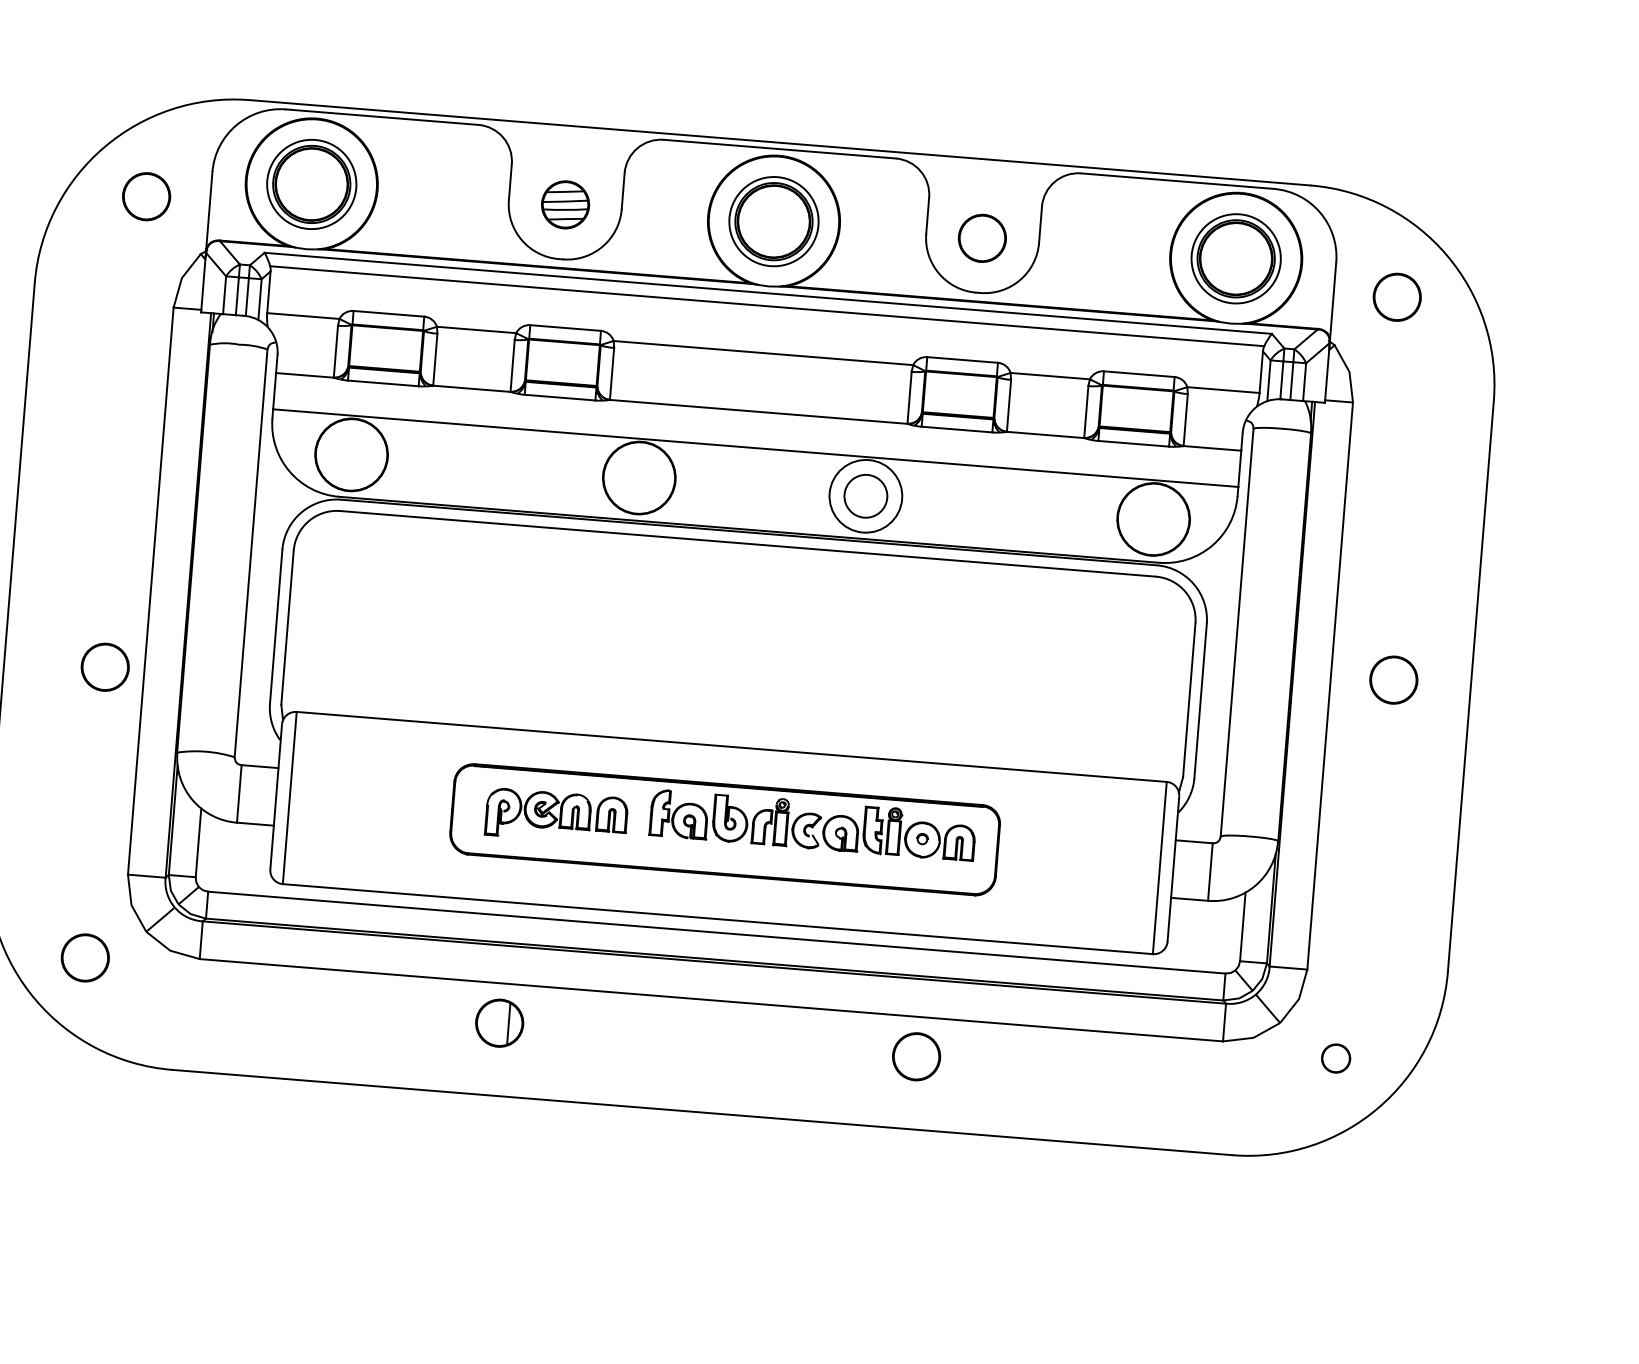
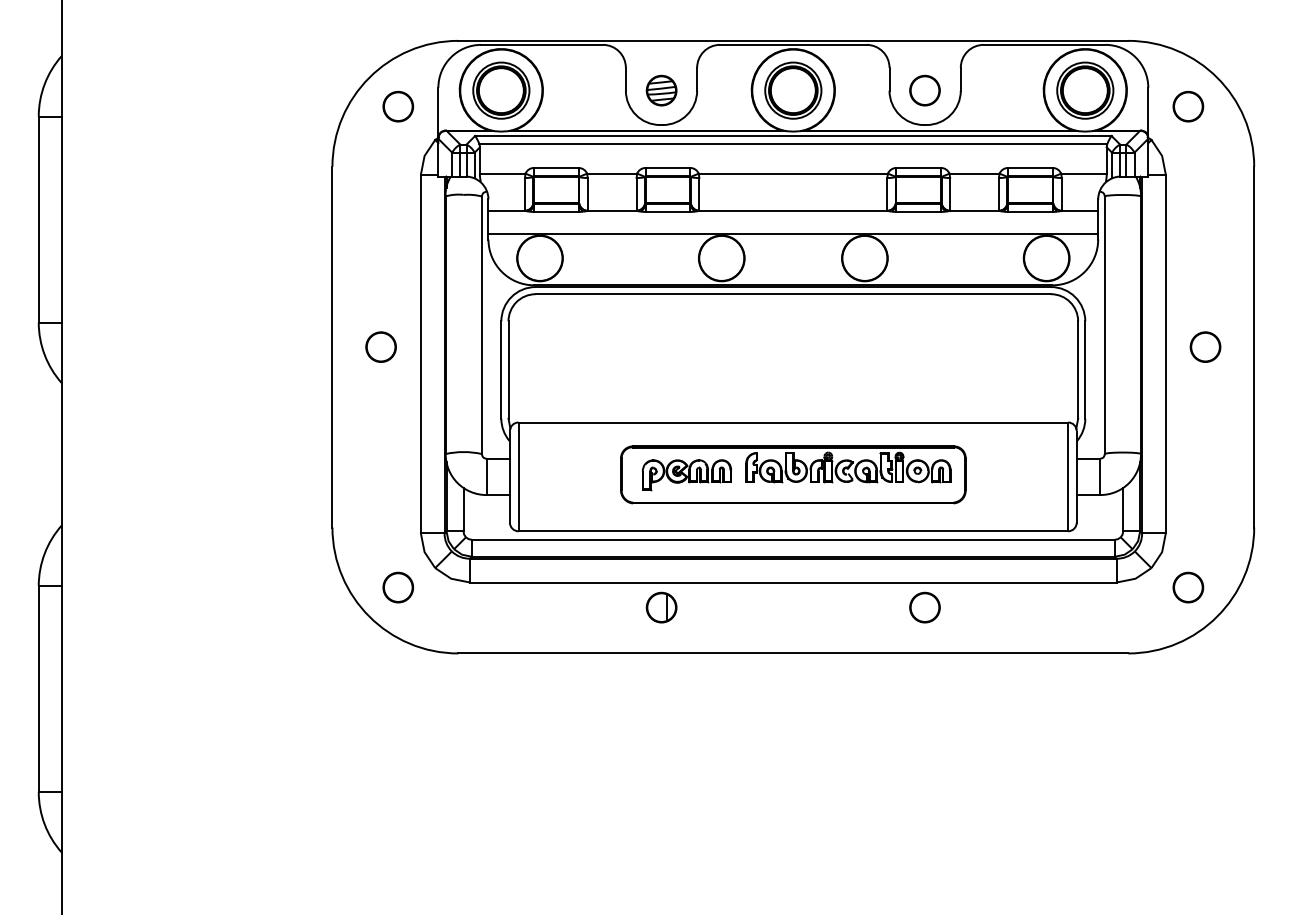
circle: (865, 494) -> (864, 257), size x1.67
circle: (104, 666) -> (380, 346), moved
part: (1336, 1058) -> (1188, 587), size x1.67

